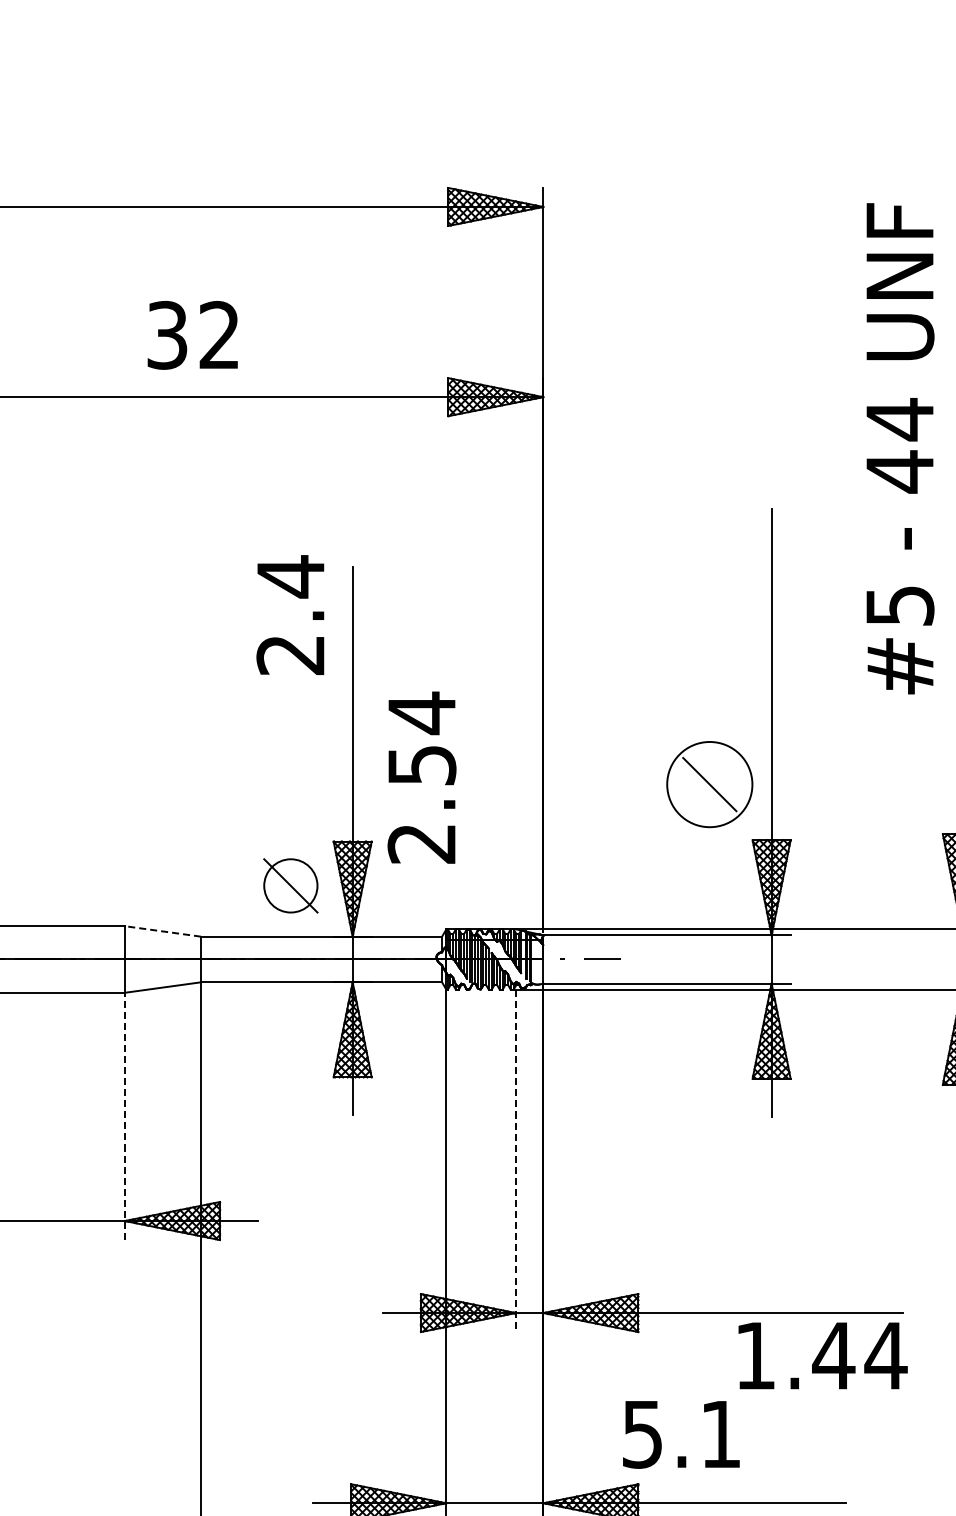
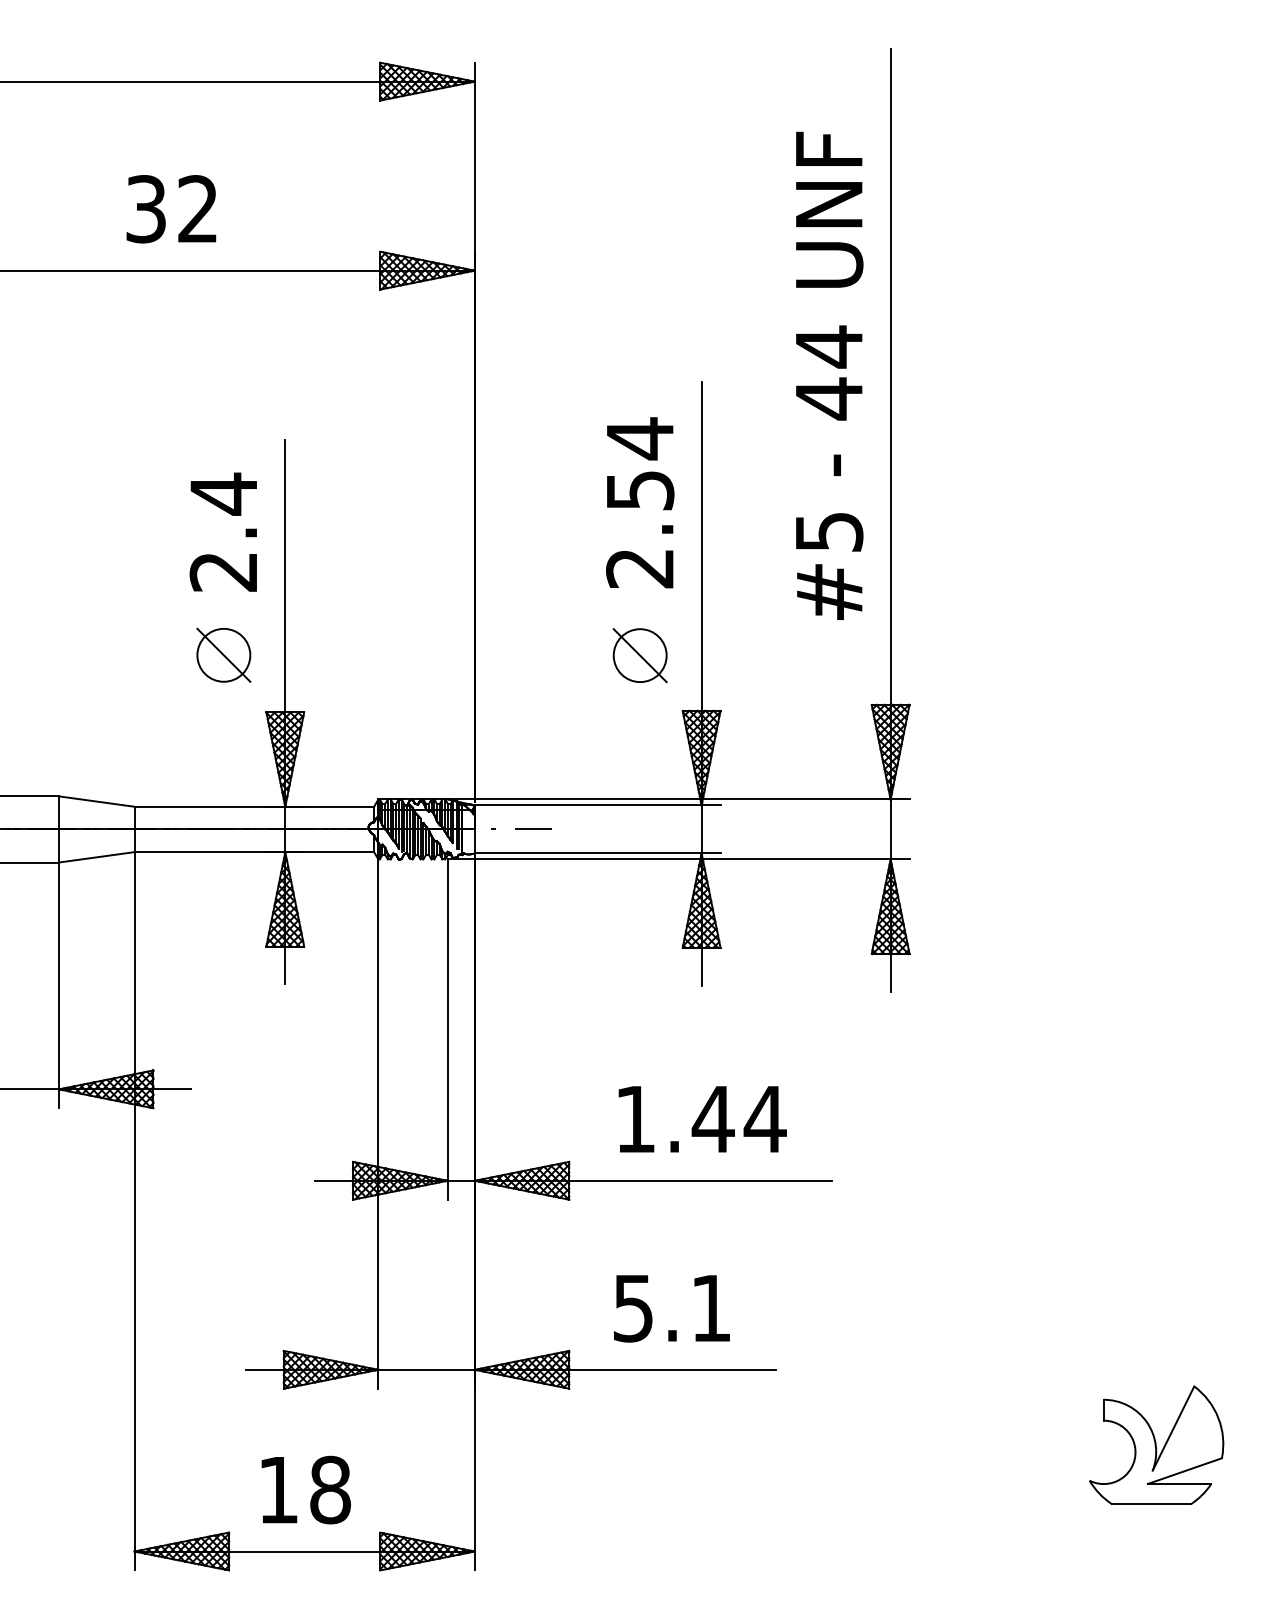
text: (192, 335) -> (171, 209), moved
text: (900, 448) -> (829, 375), moved
text: (289, 614) -> (222, 531), moved
text: (422, 777) -> (640, 502), moved
circle: (709, 784) -> (639, 655), size x0.62
part: (290, 885) -> (223, 654), moved
line: (162, 931) -> (96, 801), dashed -> solid
line: (124, 1116) -> (58, 985), dashed -> solid
line: (515, 1161) -> (447, 1030), dashed -> solid
text: (822, 1356) -> (702, 1119), moved
text: (680, 1434) -> (671, 1308), moved

